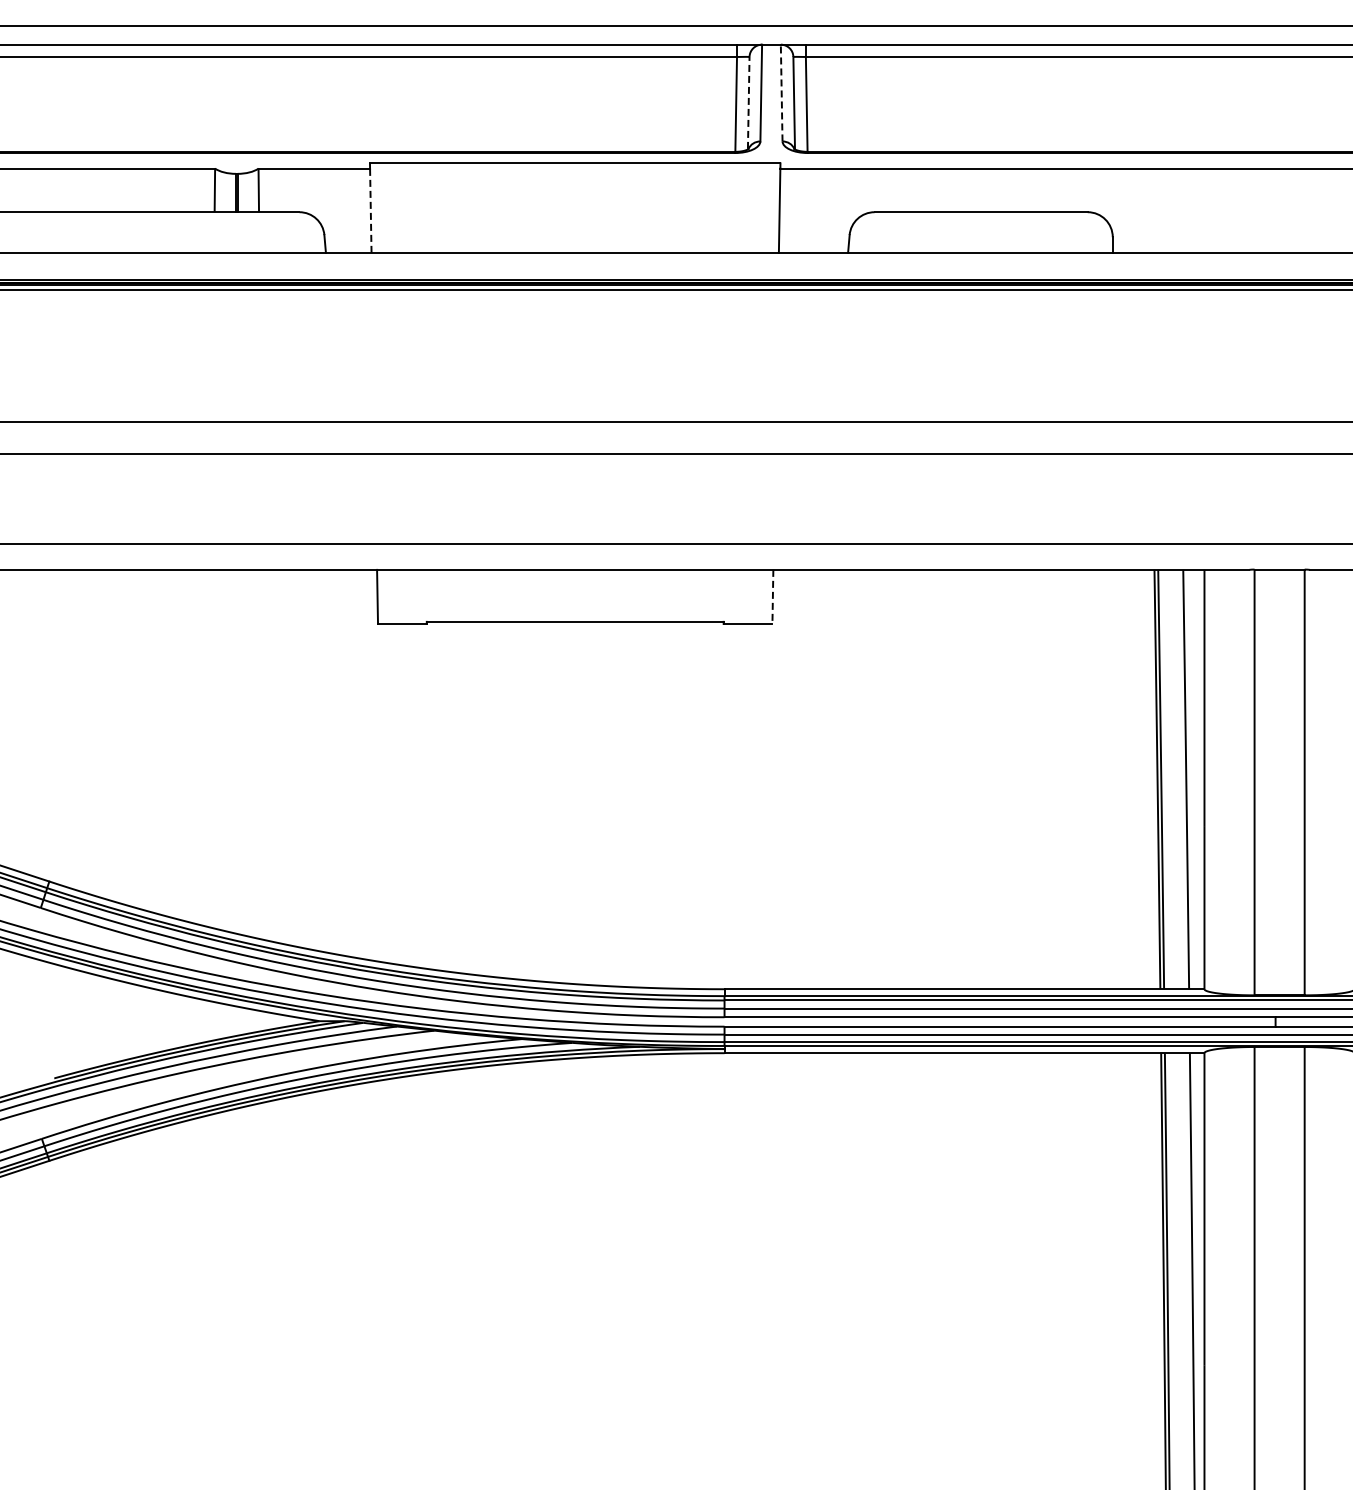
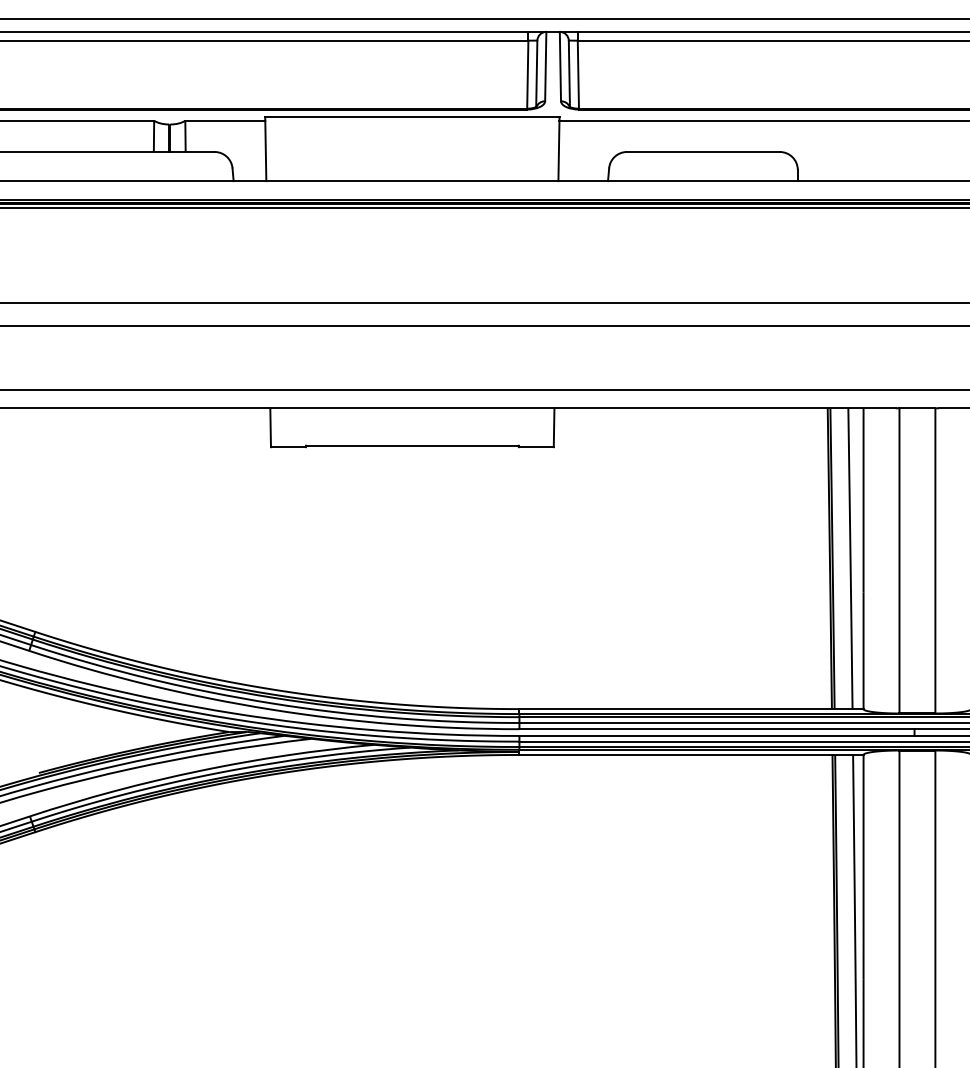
line: (781, 92) -> (560, 66), dashed -> solid
line: (748, 102) -> (536, 73), dashed -> solid
line: (370, 210) -> (265, 150), dashed -> solid
line: (772, 597) -> (553, 428), dashed -> solid

